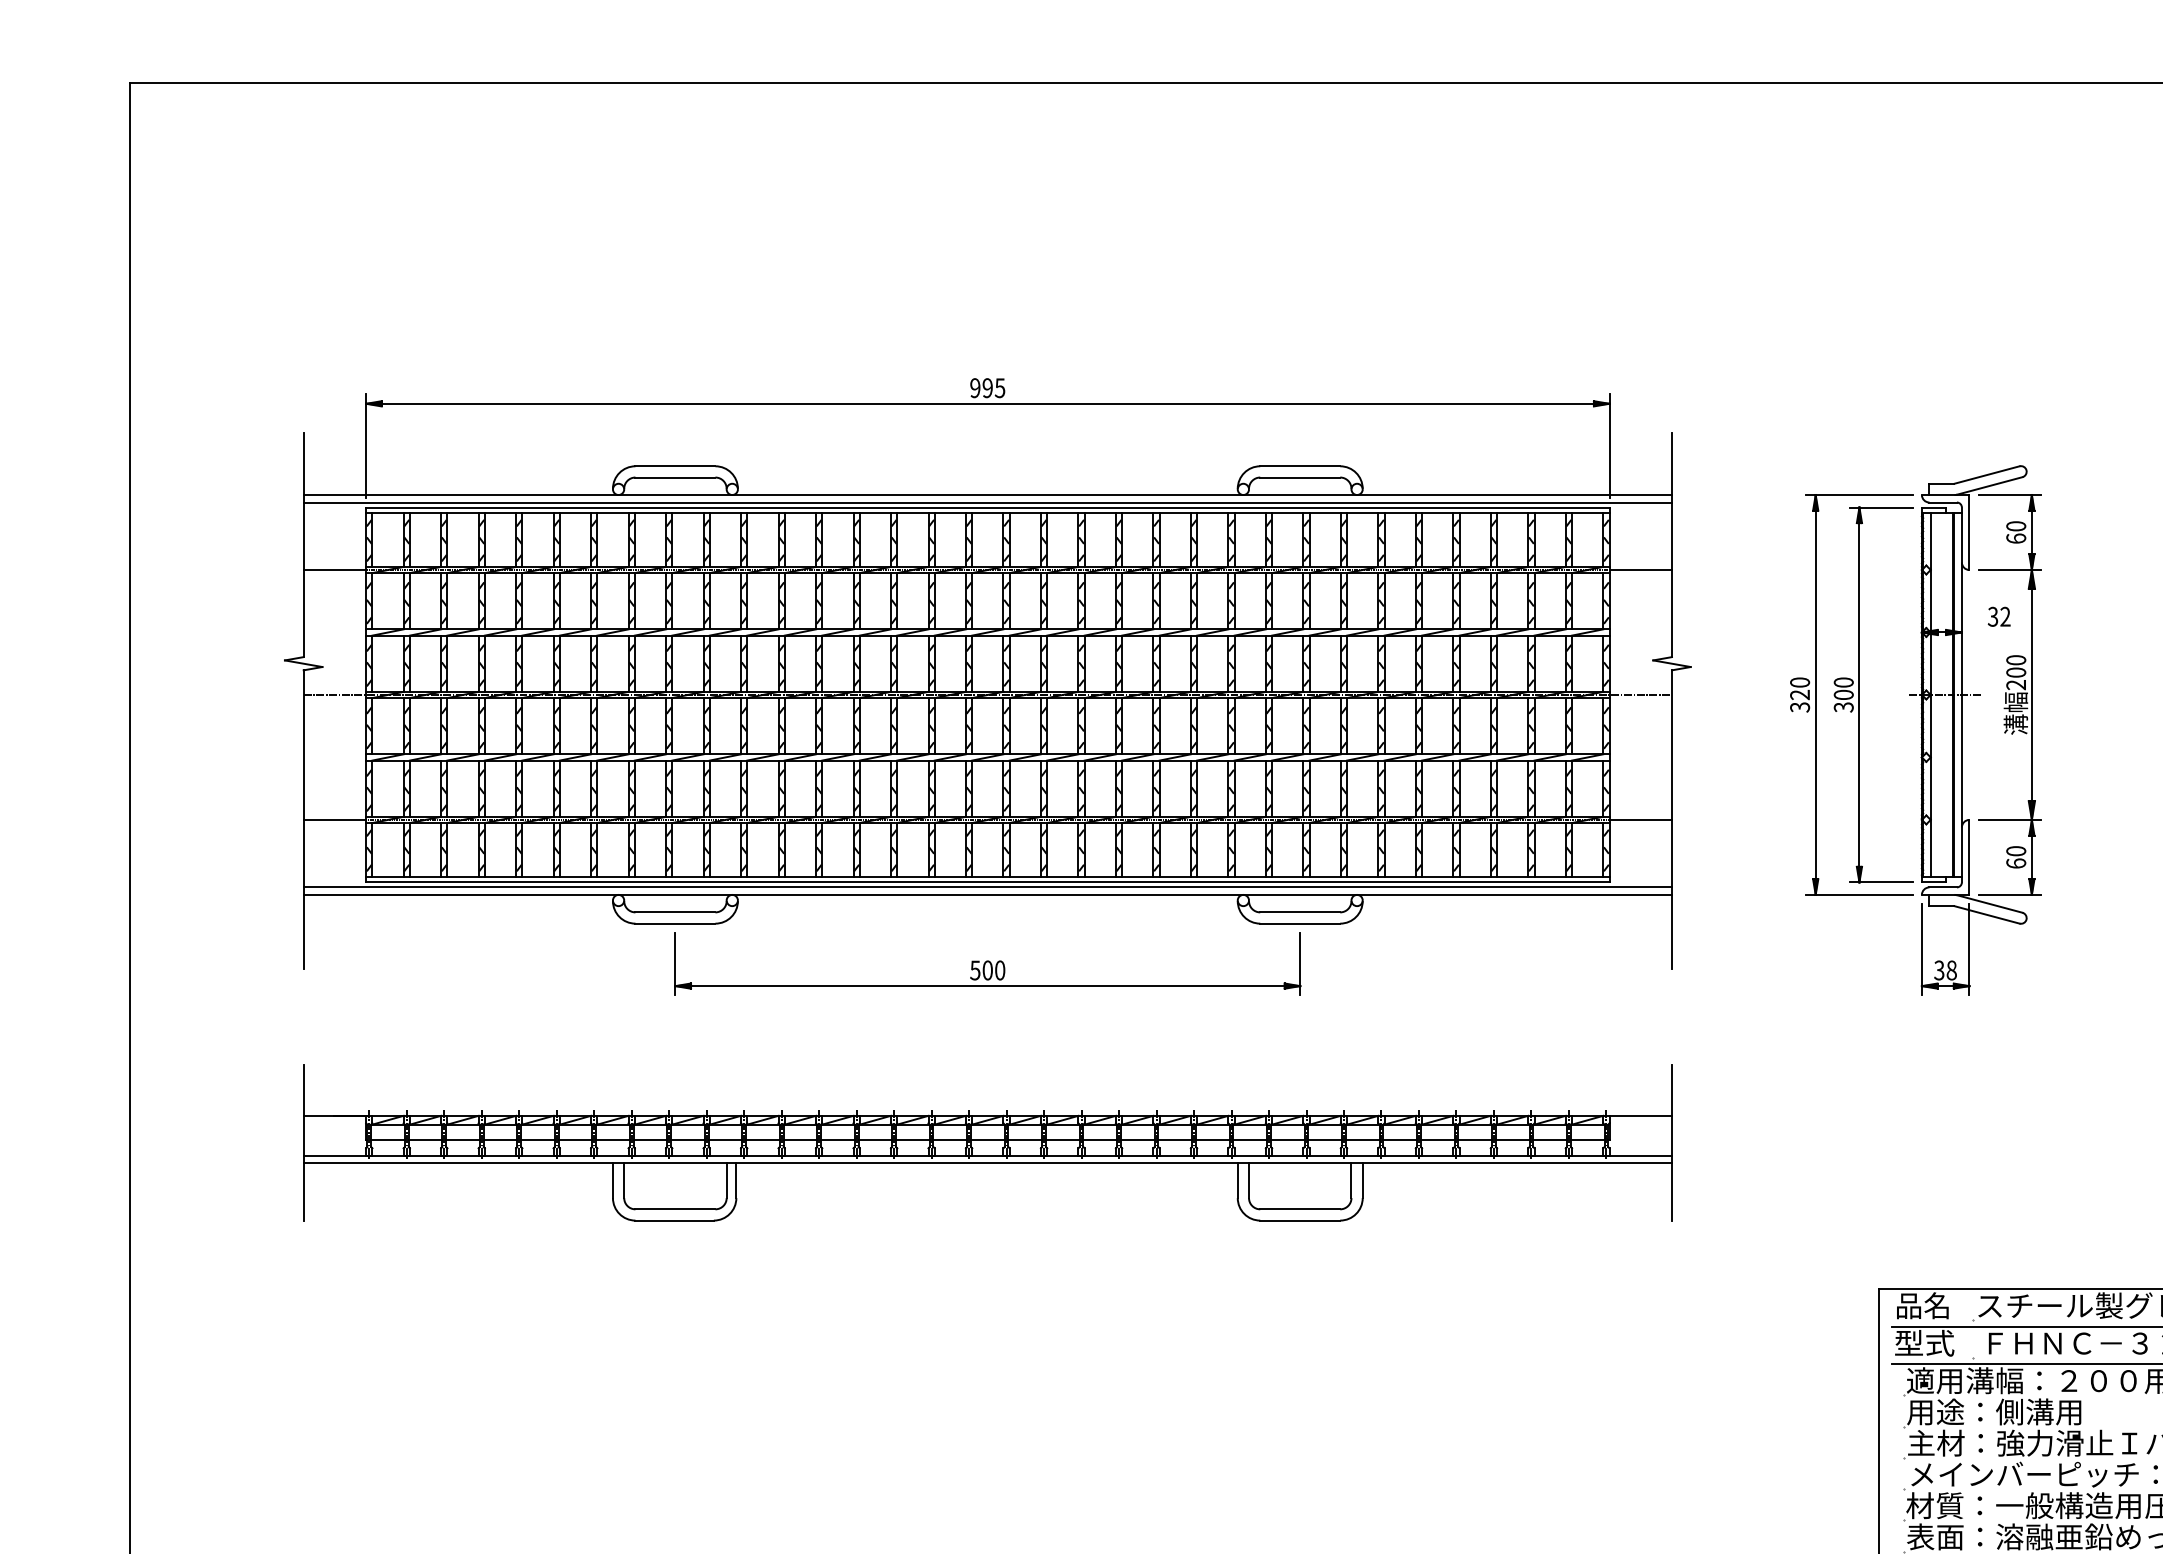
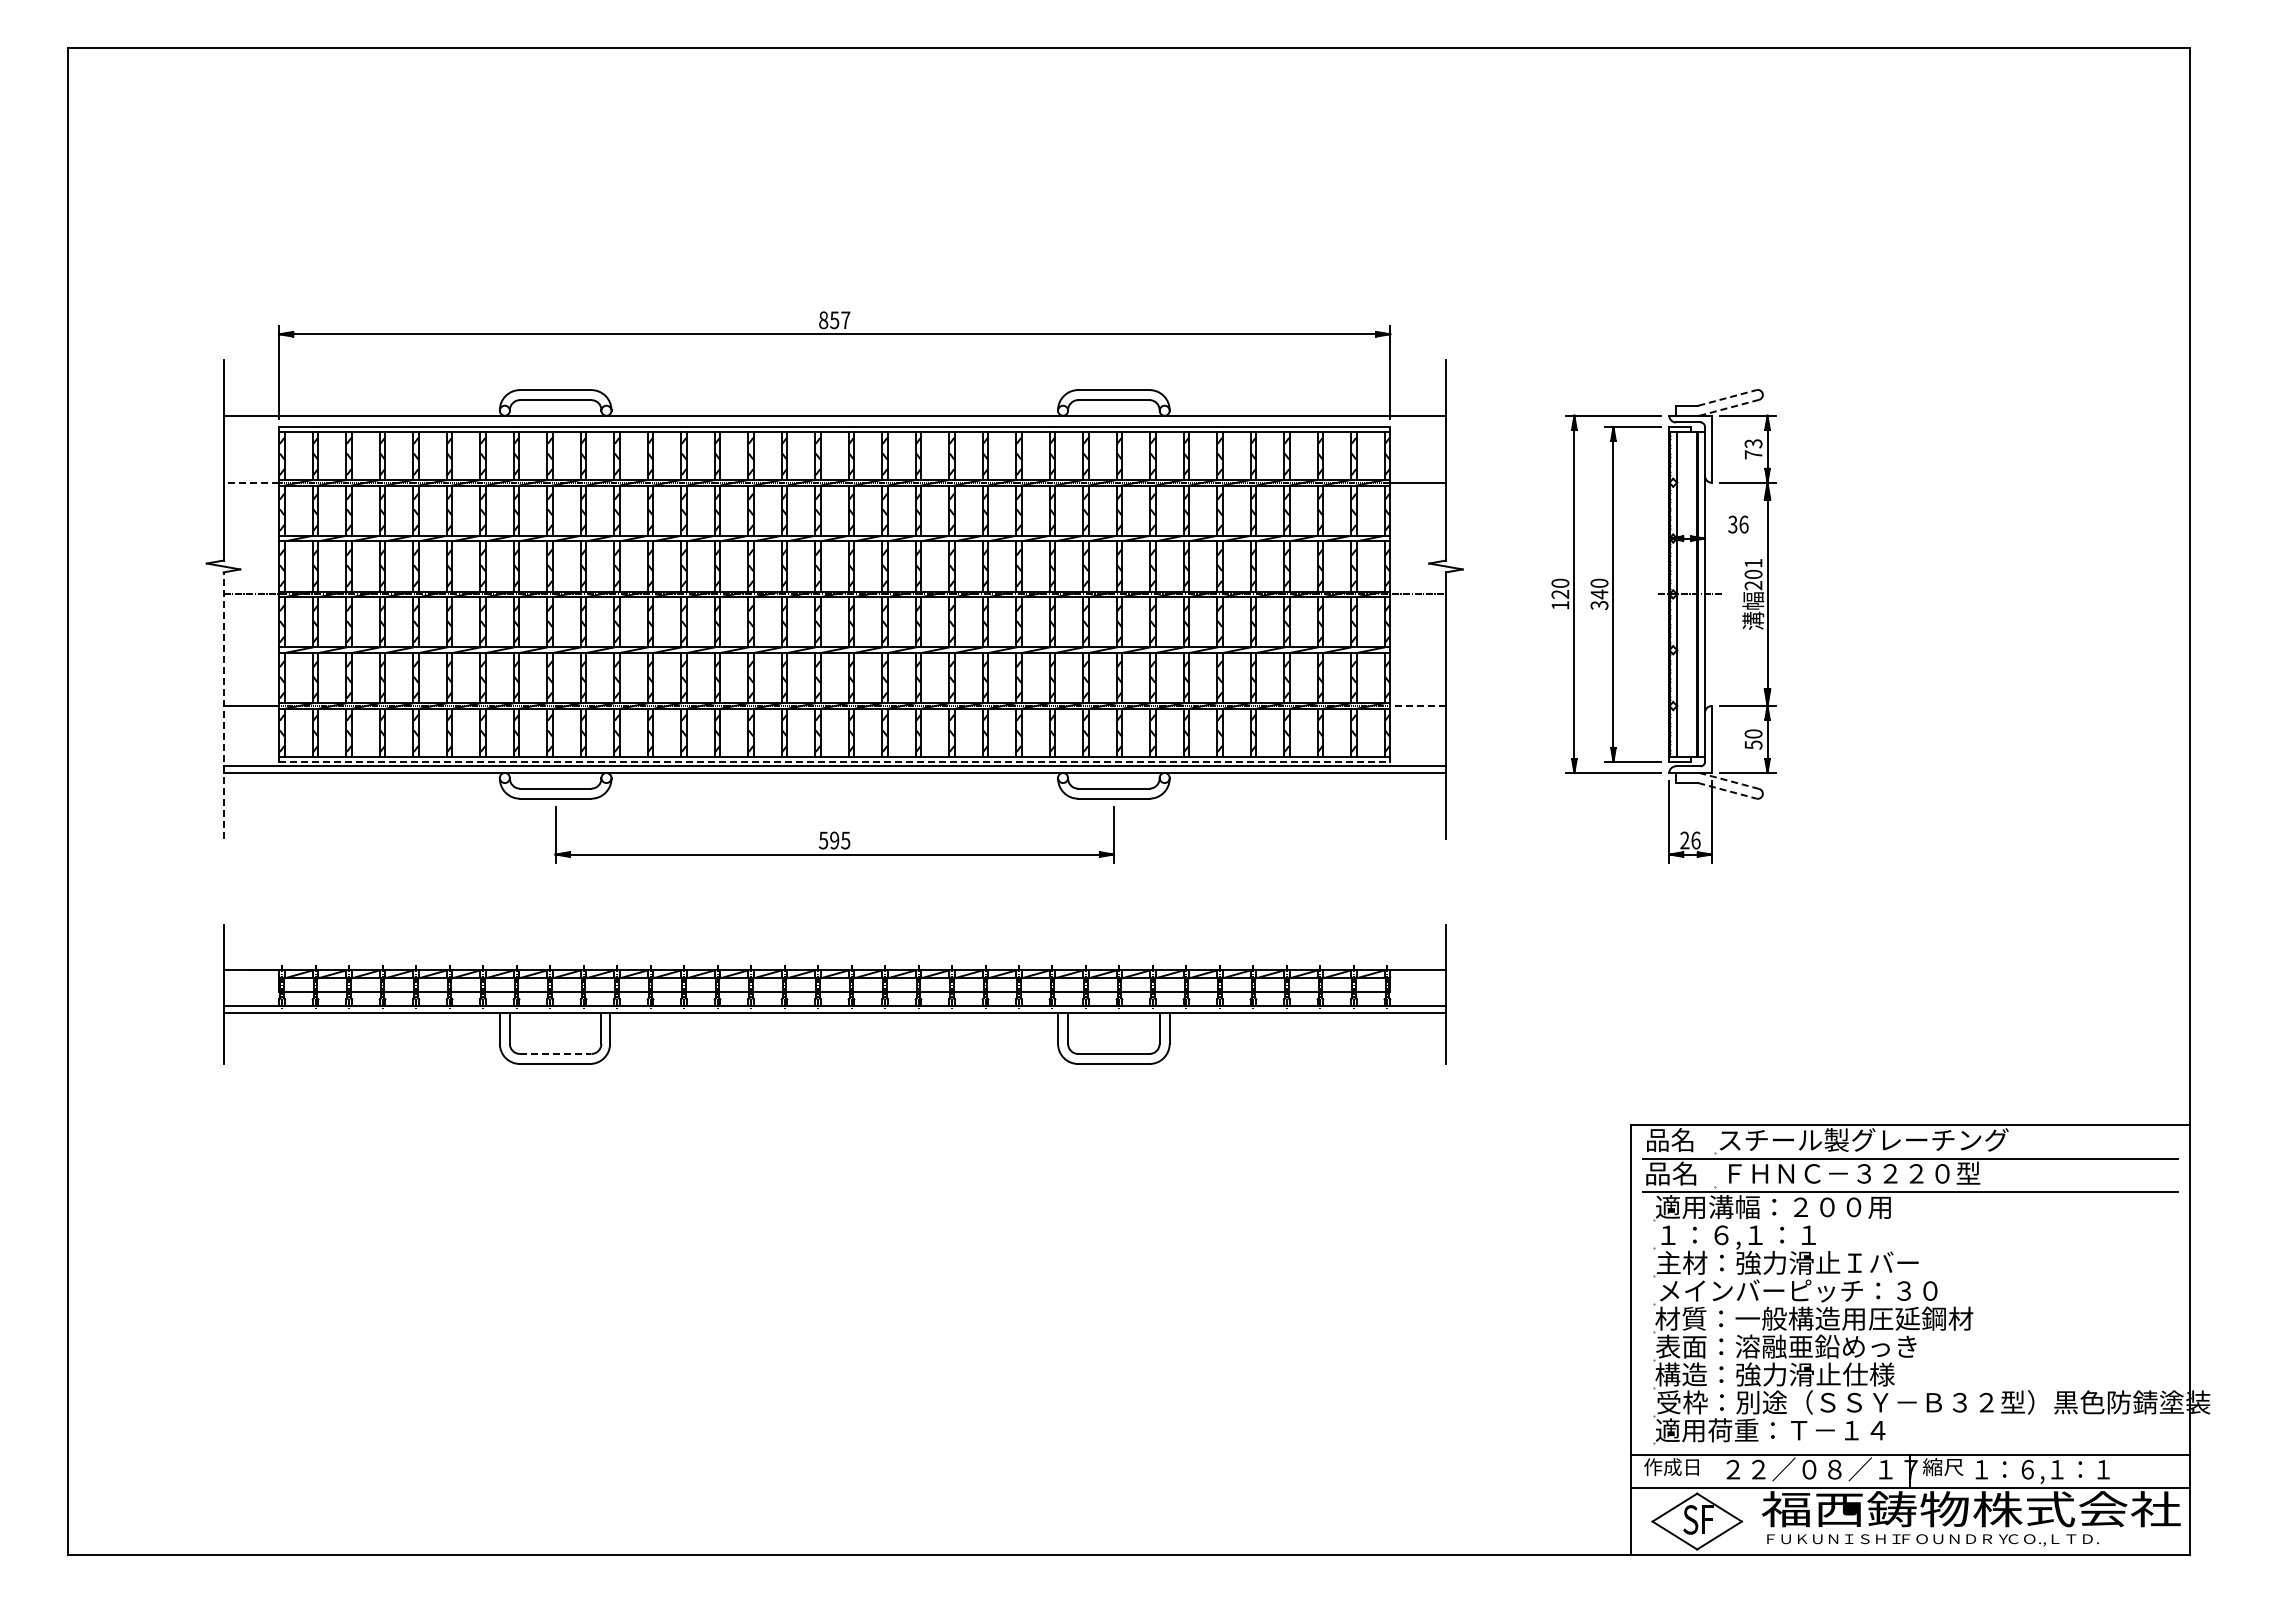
text: (987, 388) -> (834, 320), 995 -> 857
line: (1987, 474) -> (1727, 397), solid -> dashed
line: (1989, 485) -> (1729, 407), solid -> dashed
line: (987, 502) -> (834, 422), removed
text: (2016, 532) -> (1753, 449), 60 -> 73
line: (334, 569) -> (251, 482), solid -> dashed
text: (2004, 616) -> (1743, 524), 32 -> 36
text: (2016, 659) -> (1753, 562), 200 -> 201
text: (1843, 695) -> (1599, 594), 300 -> 340
text: (1800, 707) -> (1560, 605), 320 -> 120
line: (303, 819) -> (223, 705), solid -> dashed
line: (1641, 820) -> (1418, 706), solid -> dashed
text: (2016, 862) -> (1753, 744), 60 -> 50
line: (988, 882) -> (835, 761), solid -> dashed
line: (1989, 904) -> (1729, 781), solid -> dashed
line: (1987, 915) -> (1727, 791), solid -> dashed
text: (994, 970) -> (840, 840), 500 -> 595
text: (1945, 970) -> (1690, 840), 38 -> 26
line: (675, 1208) -> (555, 1053), solid -> dashed
text: (1924, 1343) -> (1671, 1173), 型式 -> 品名
text: (1996, 1413) -> (1735, 1236), 用途：側溝用 -> １：６,１：１

